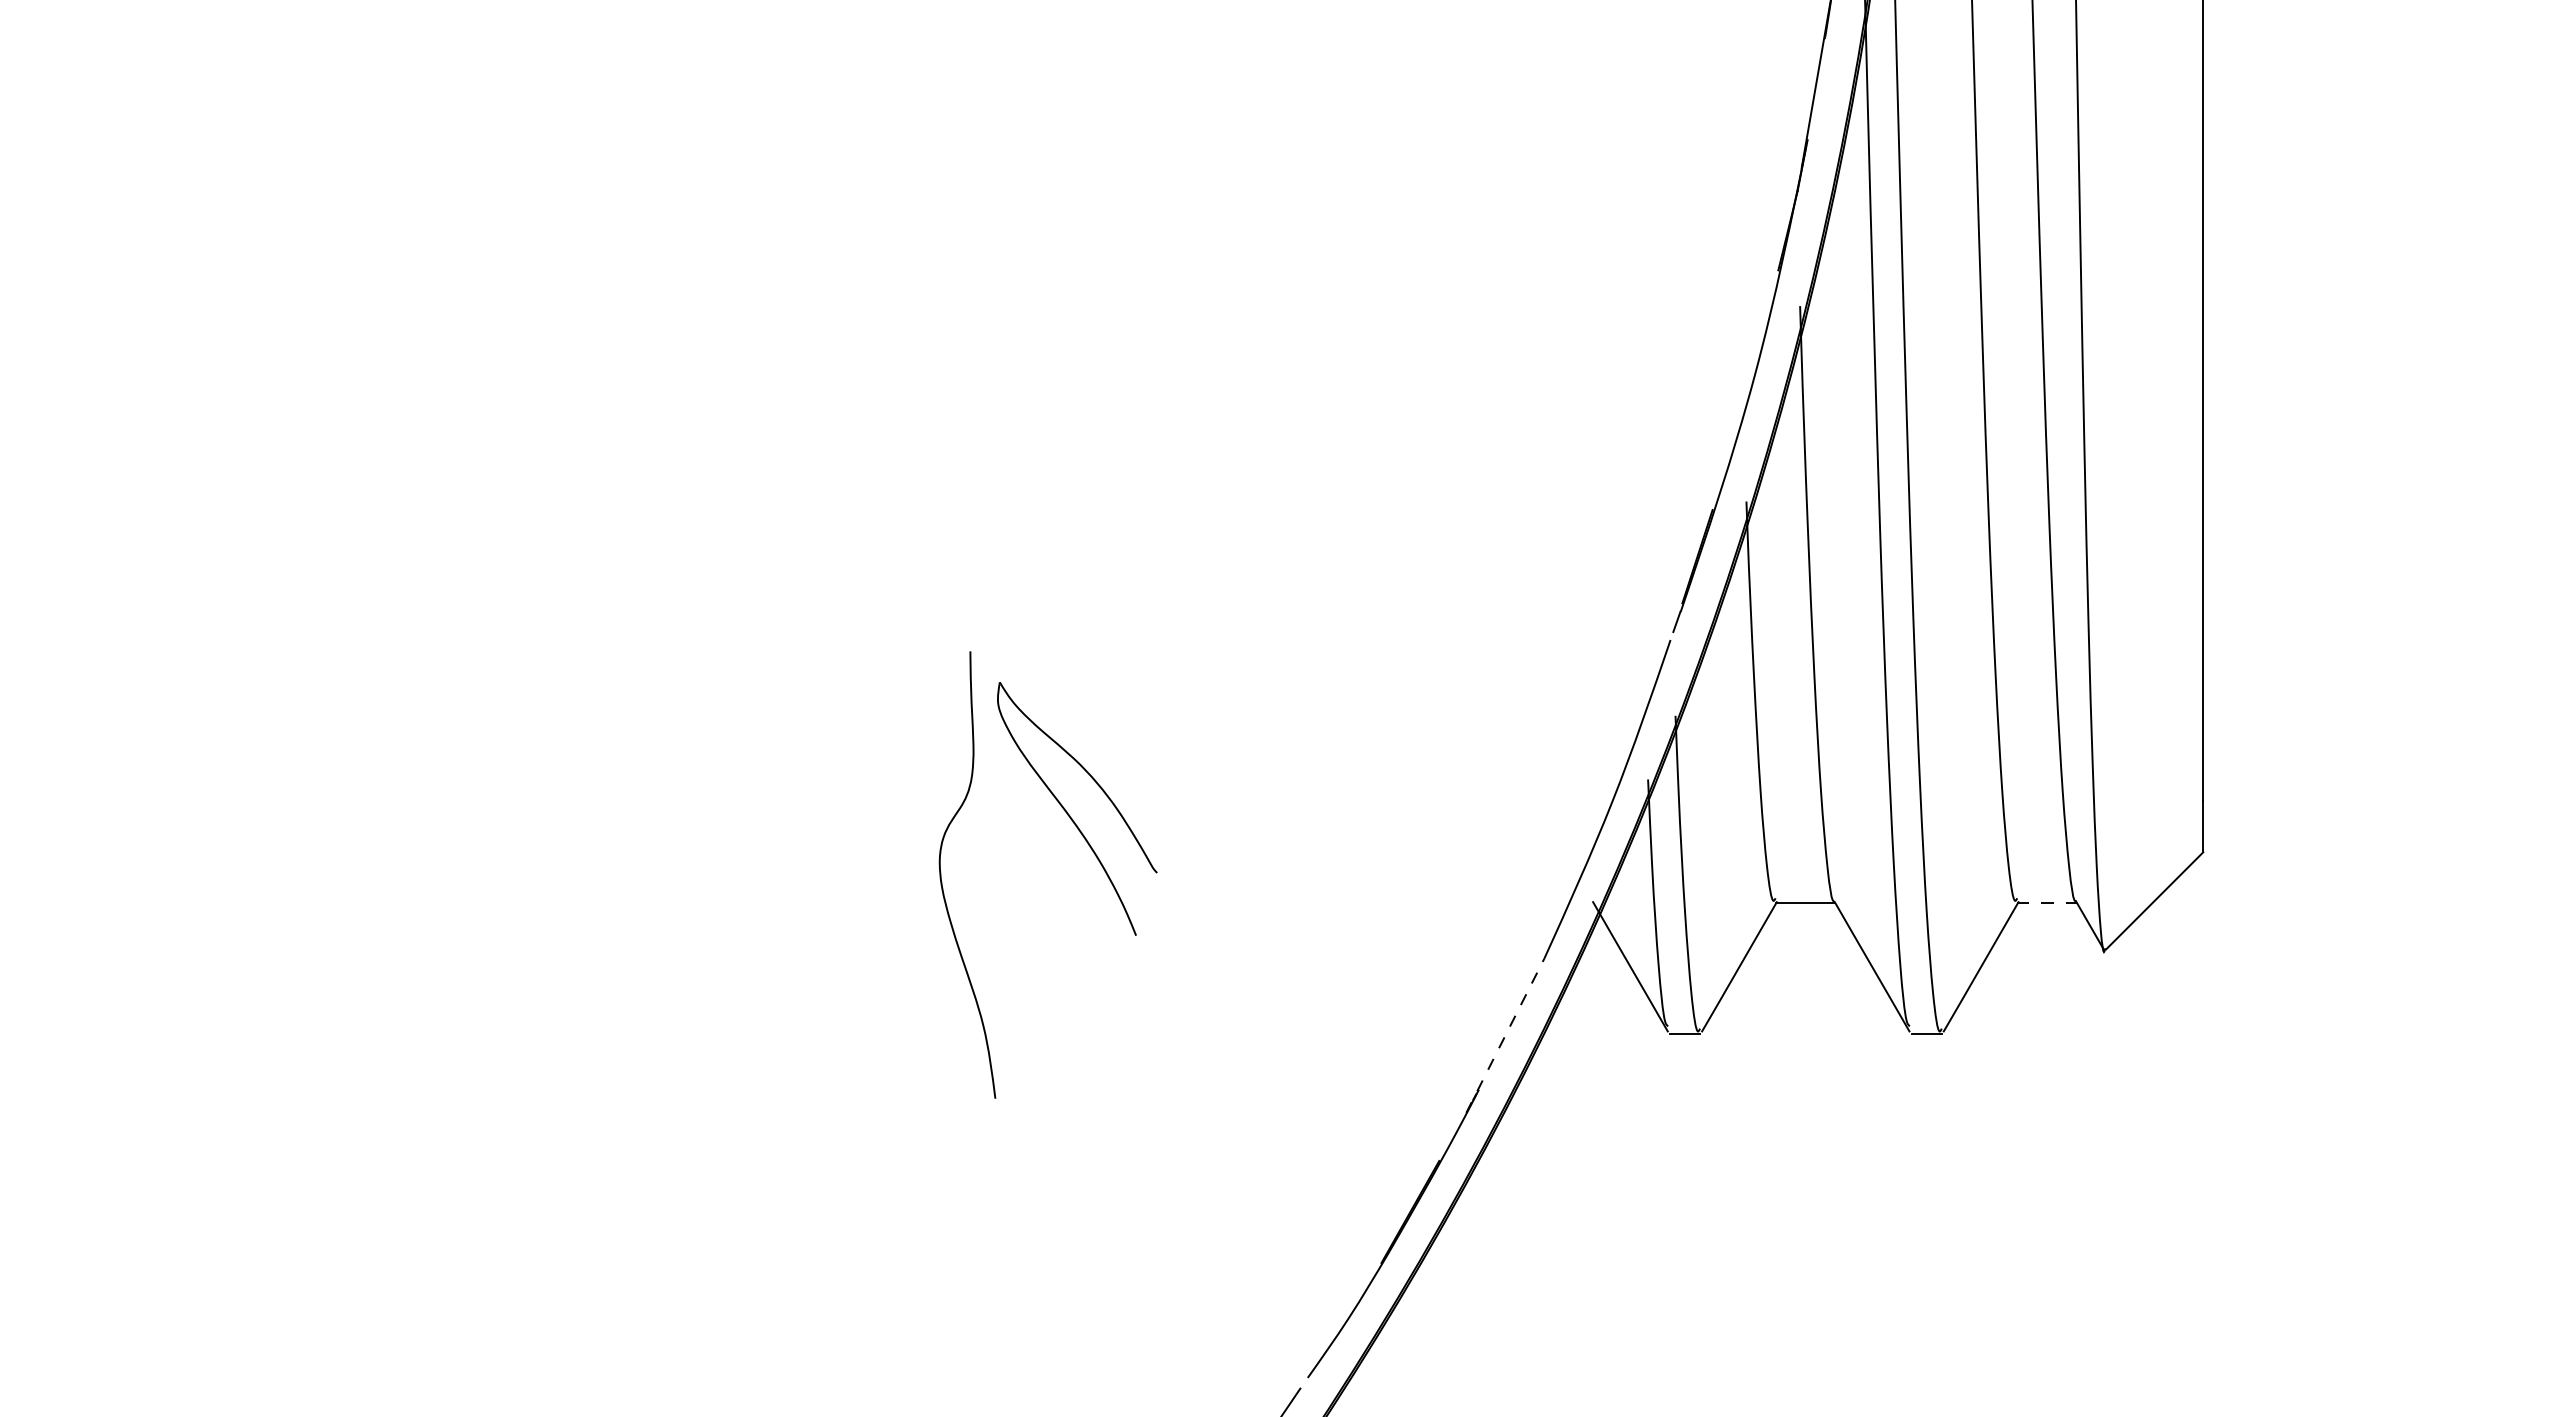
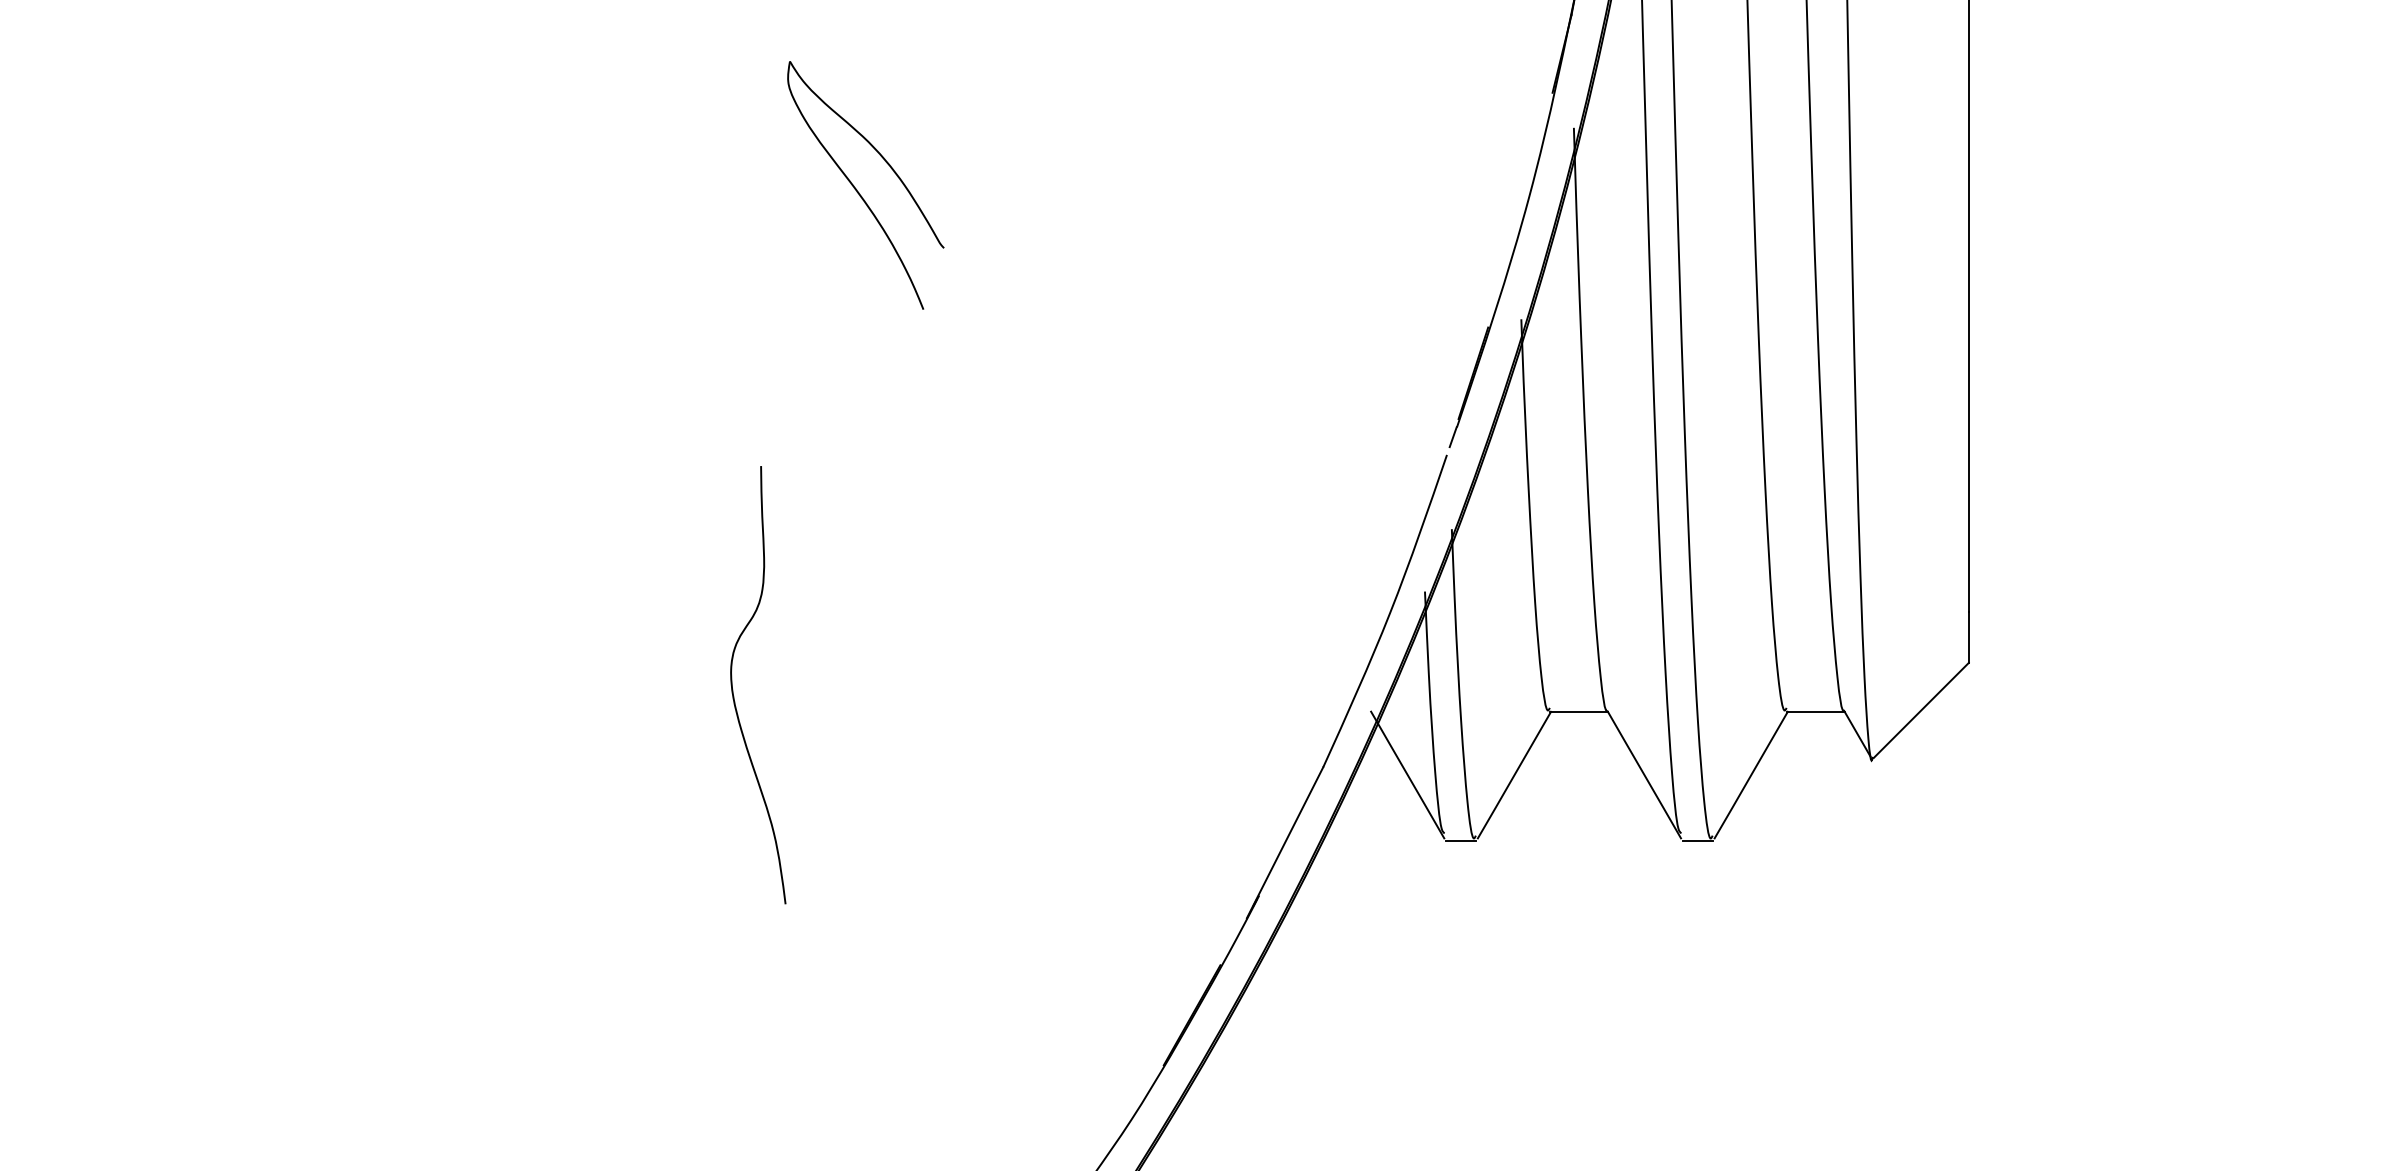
part: (1070, 815) -> (859, 191), moved
line: (2047, 902) -> (1816, 712), dashed -> solid
line: (1505, 1035) -> (1285, 842), dashed -> solid

